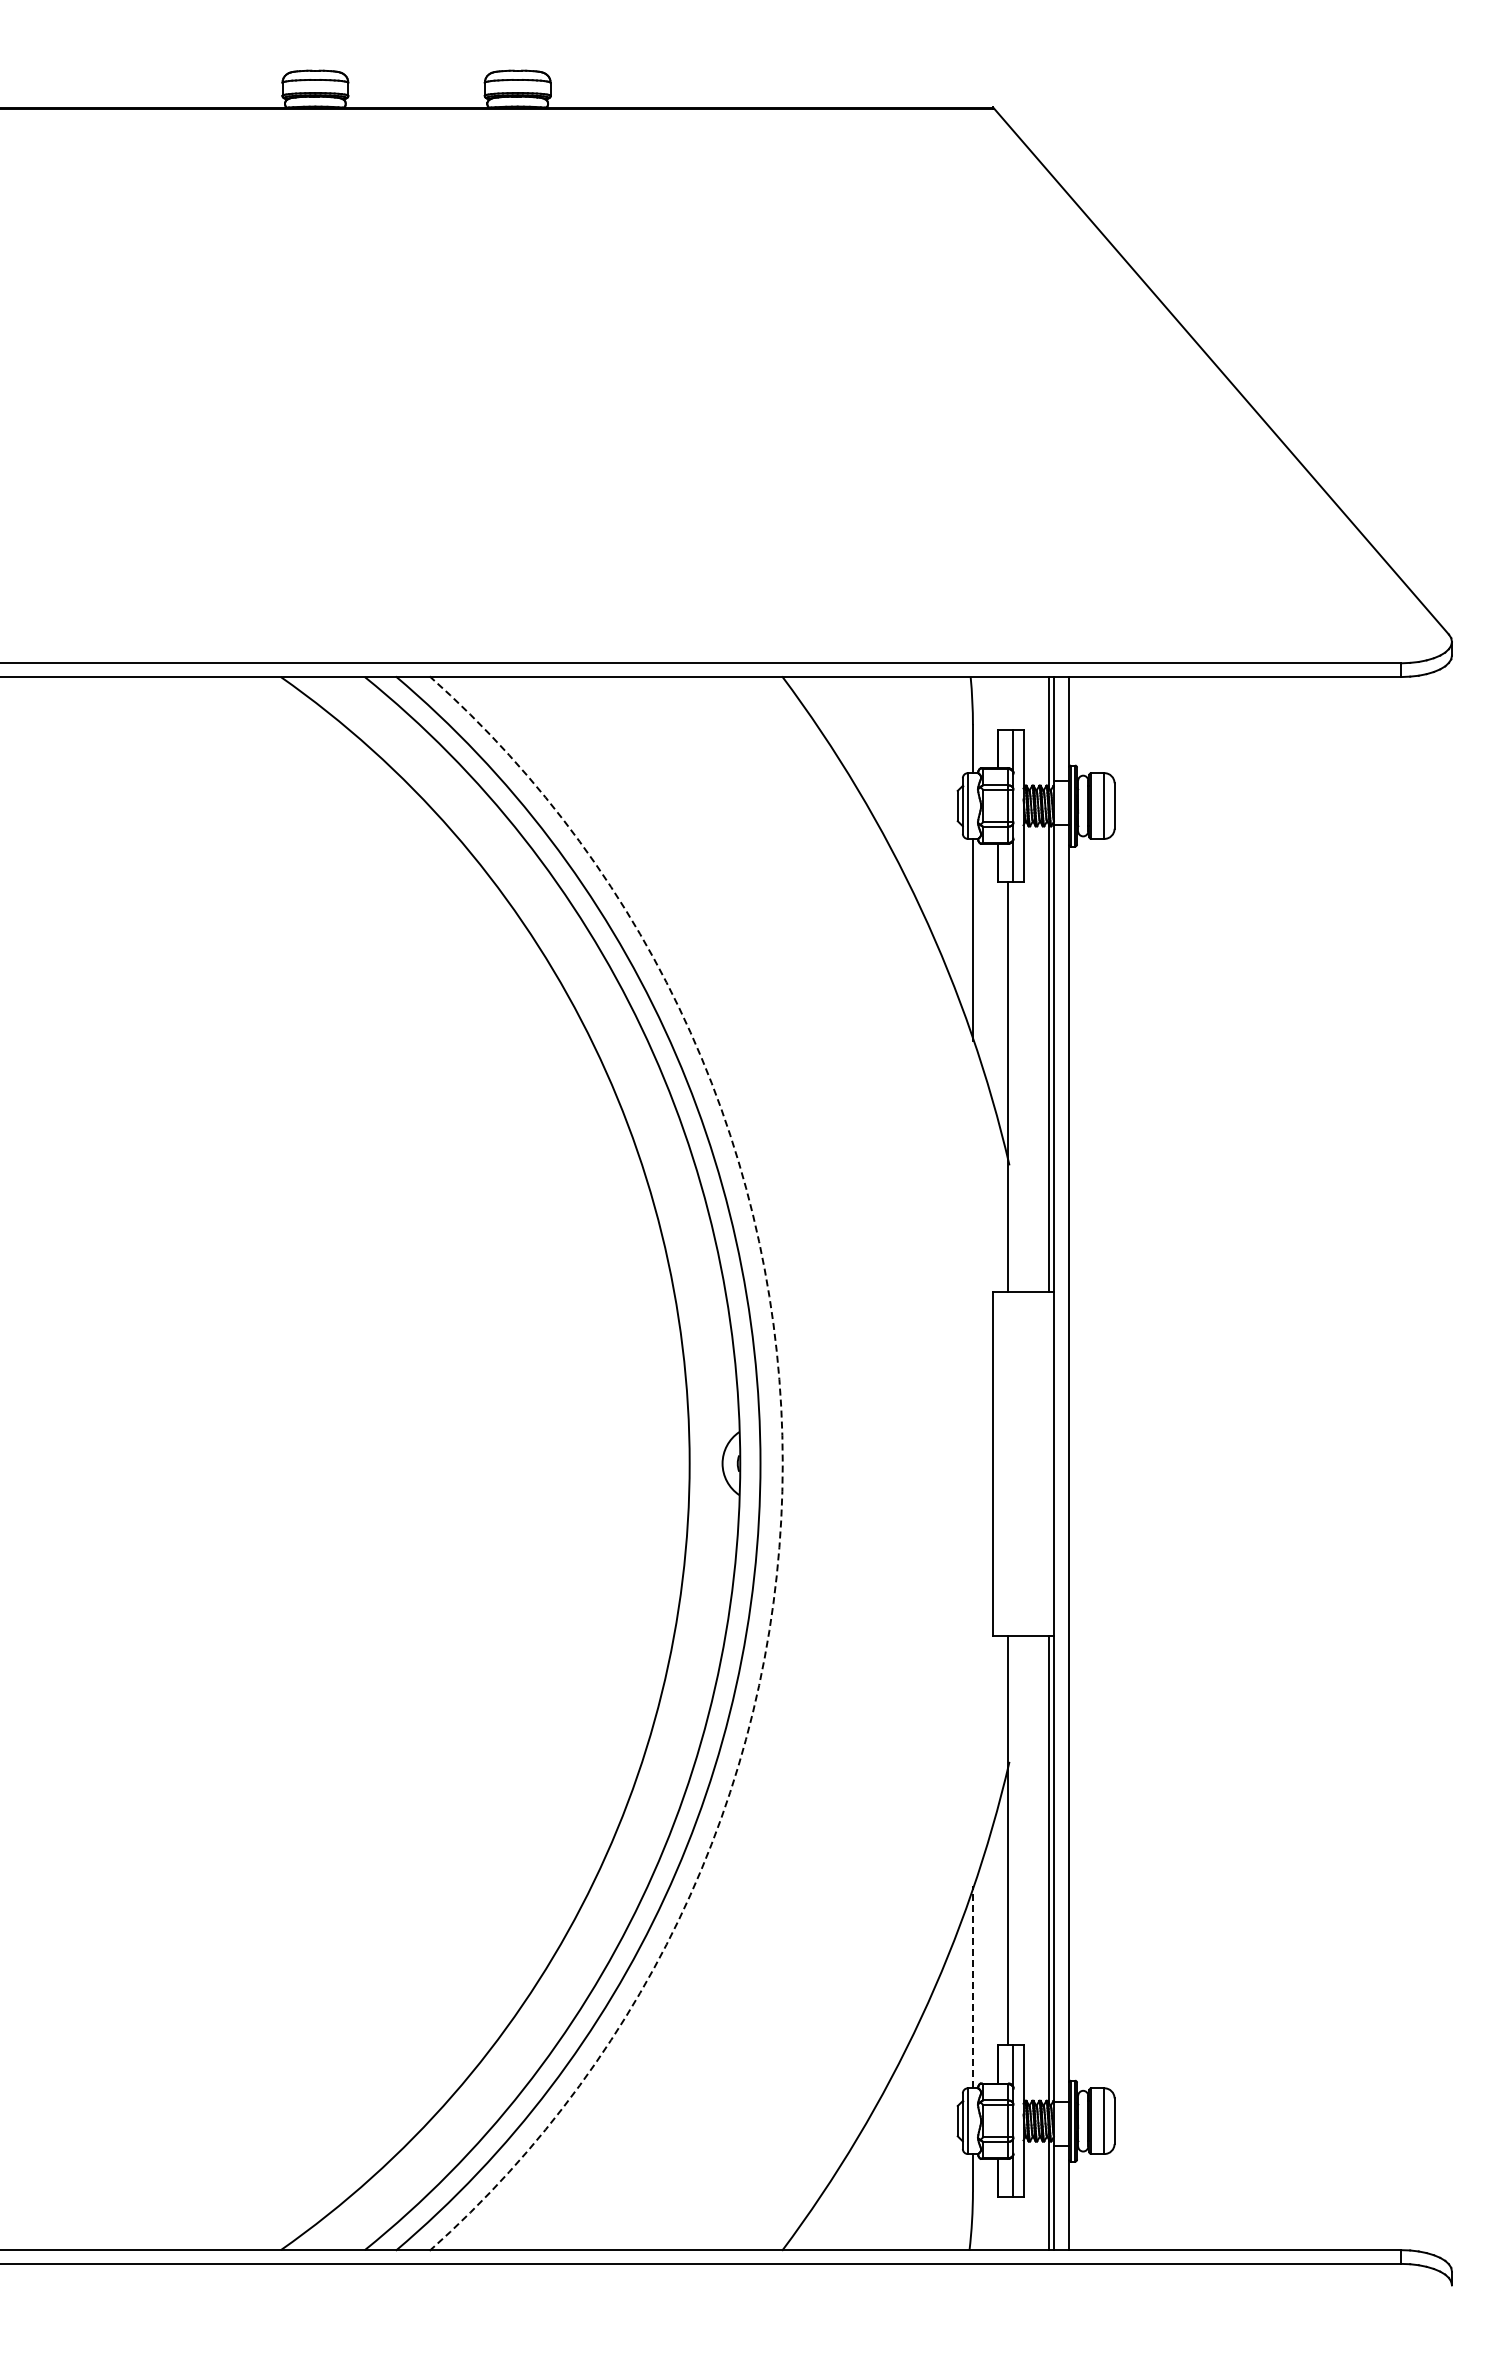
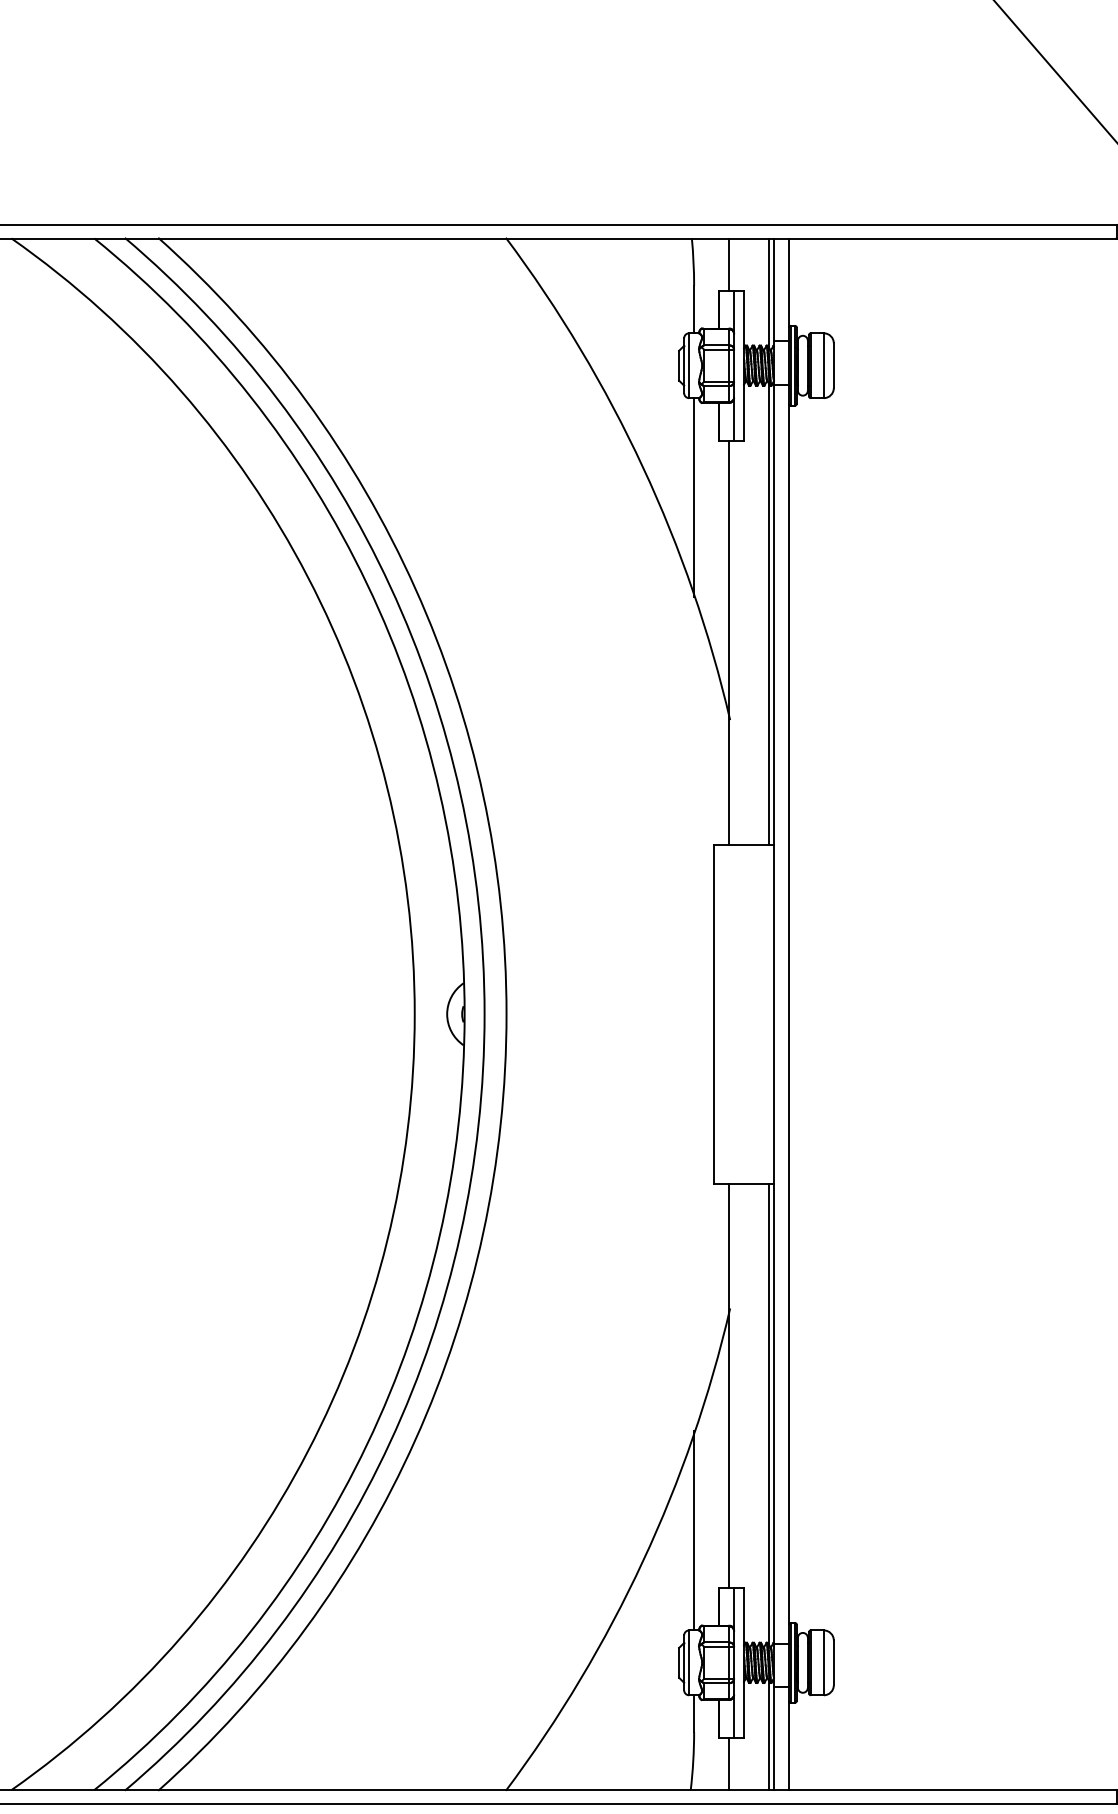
line: (1008, 703) -> (729, 264), added
arc: (782, 1463) -> (506, 1014), dashed -> solid
line: (972, 1987) -> (693, 1531), dashed -> solid
line: (1008, 2223) -> (729, 1763), added

